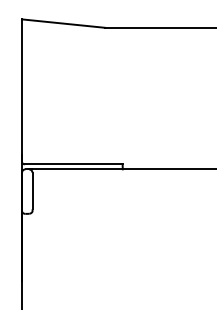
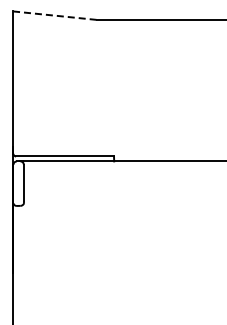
line: (64, 23) -> (55, 15), solid -> dashed

